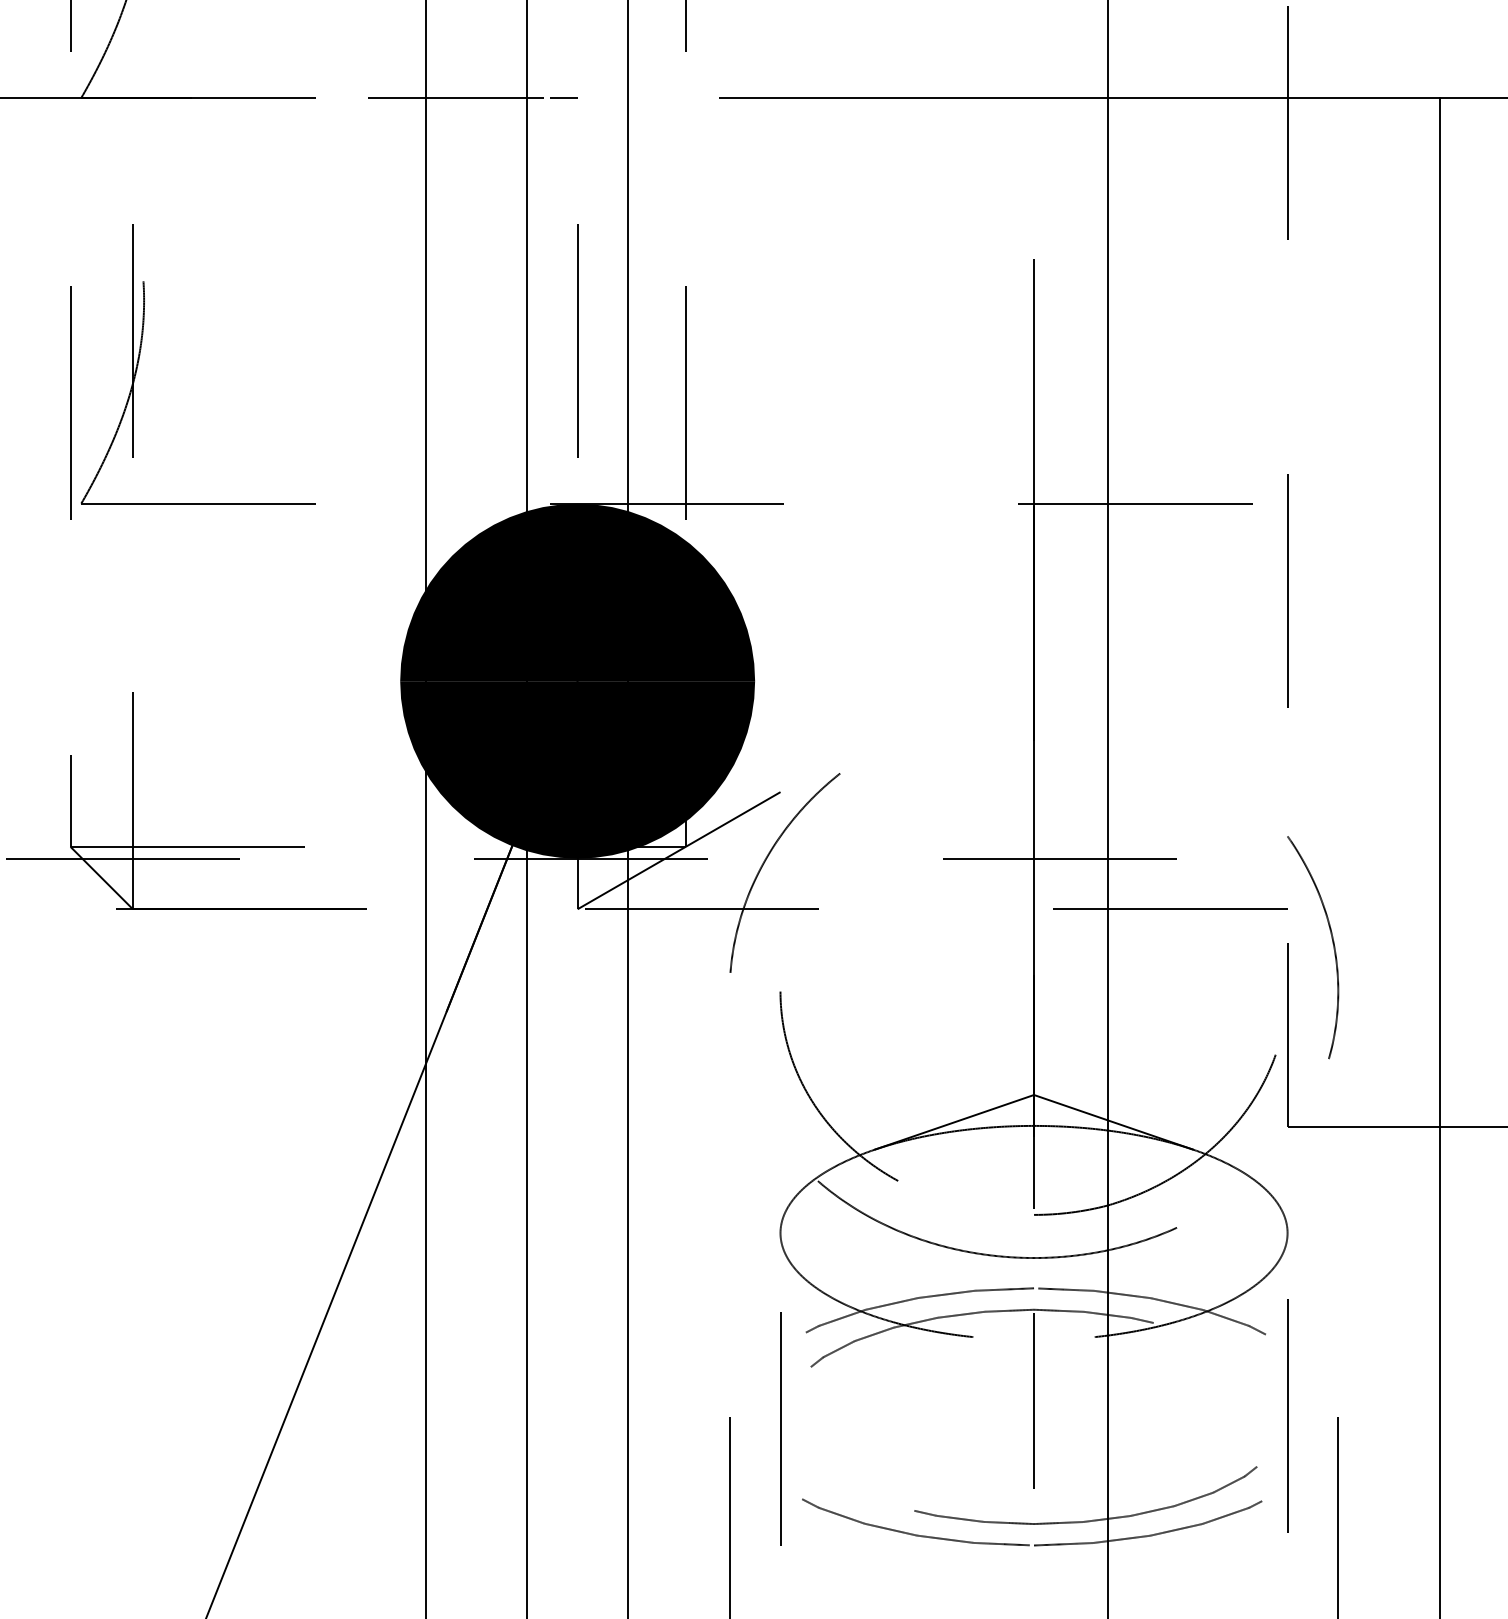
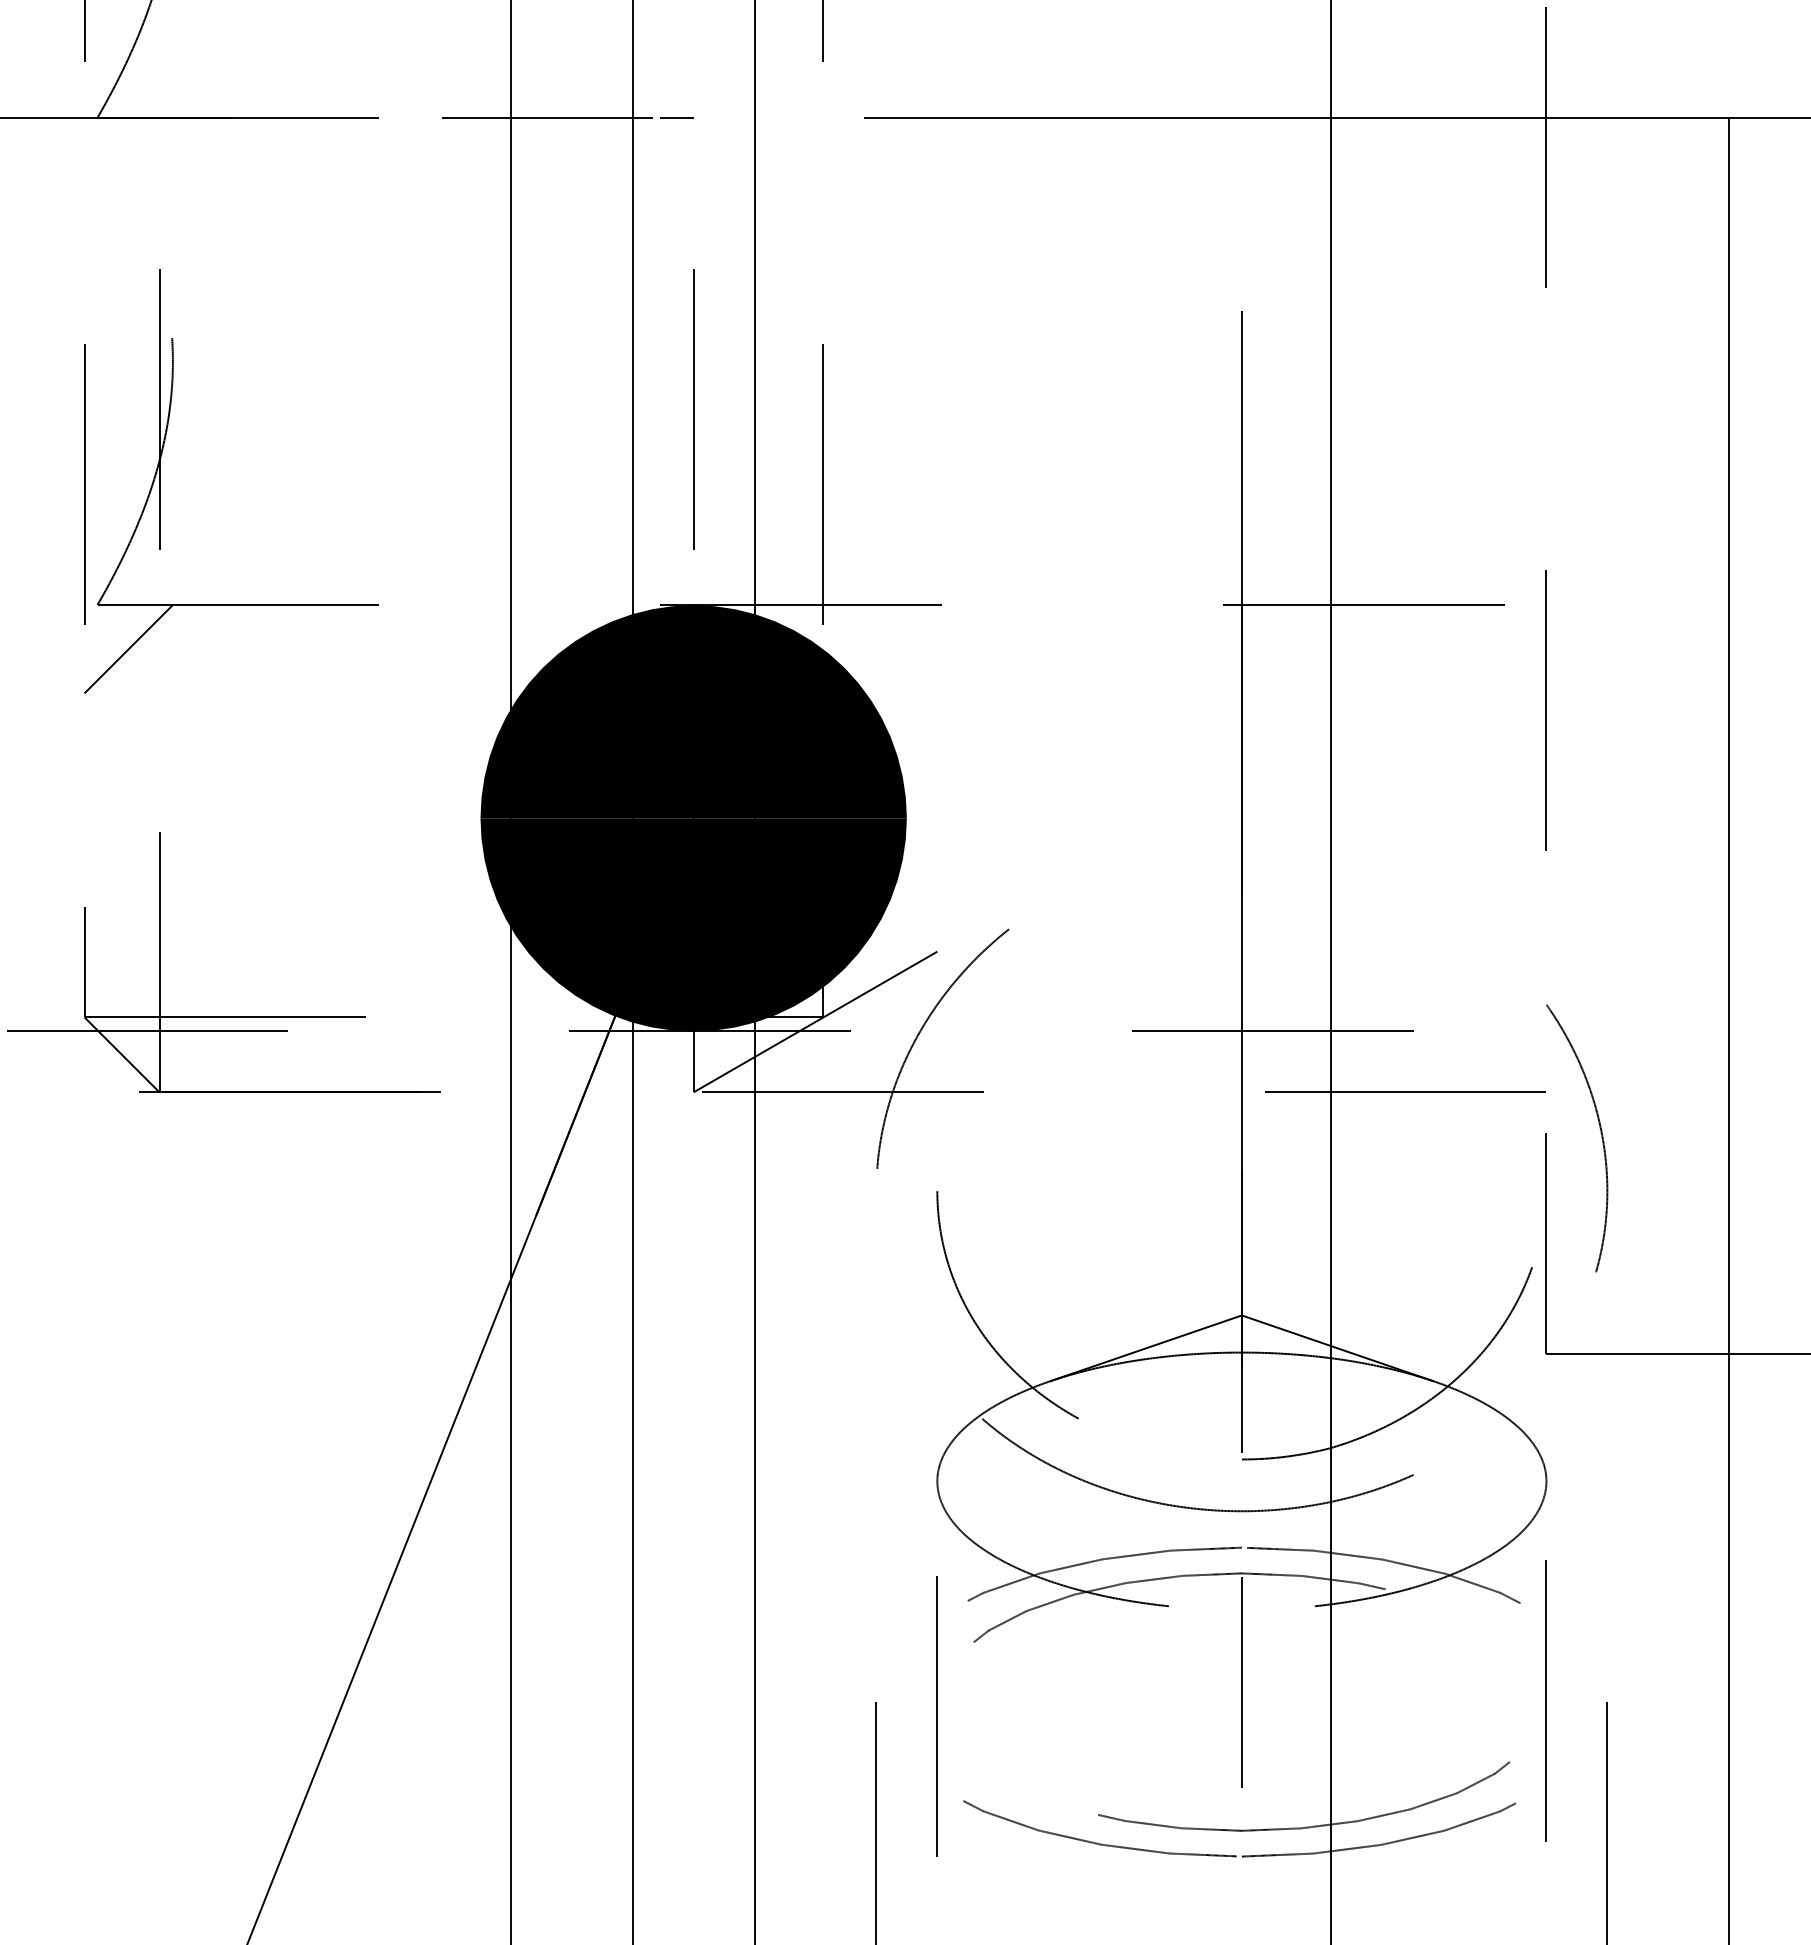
line: (107, 540) -> (128, 649), added

